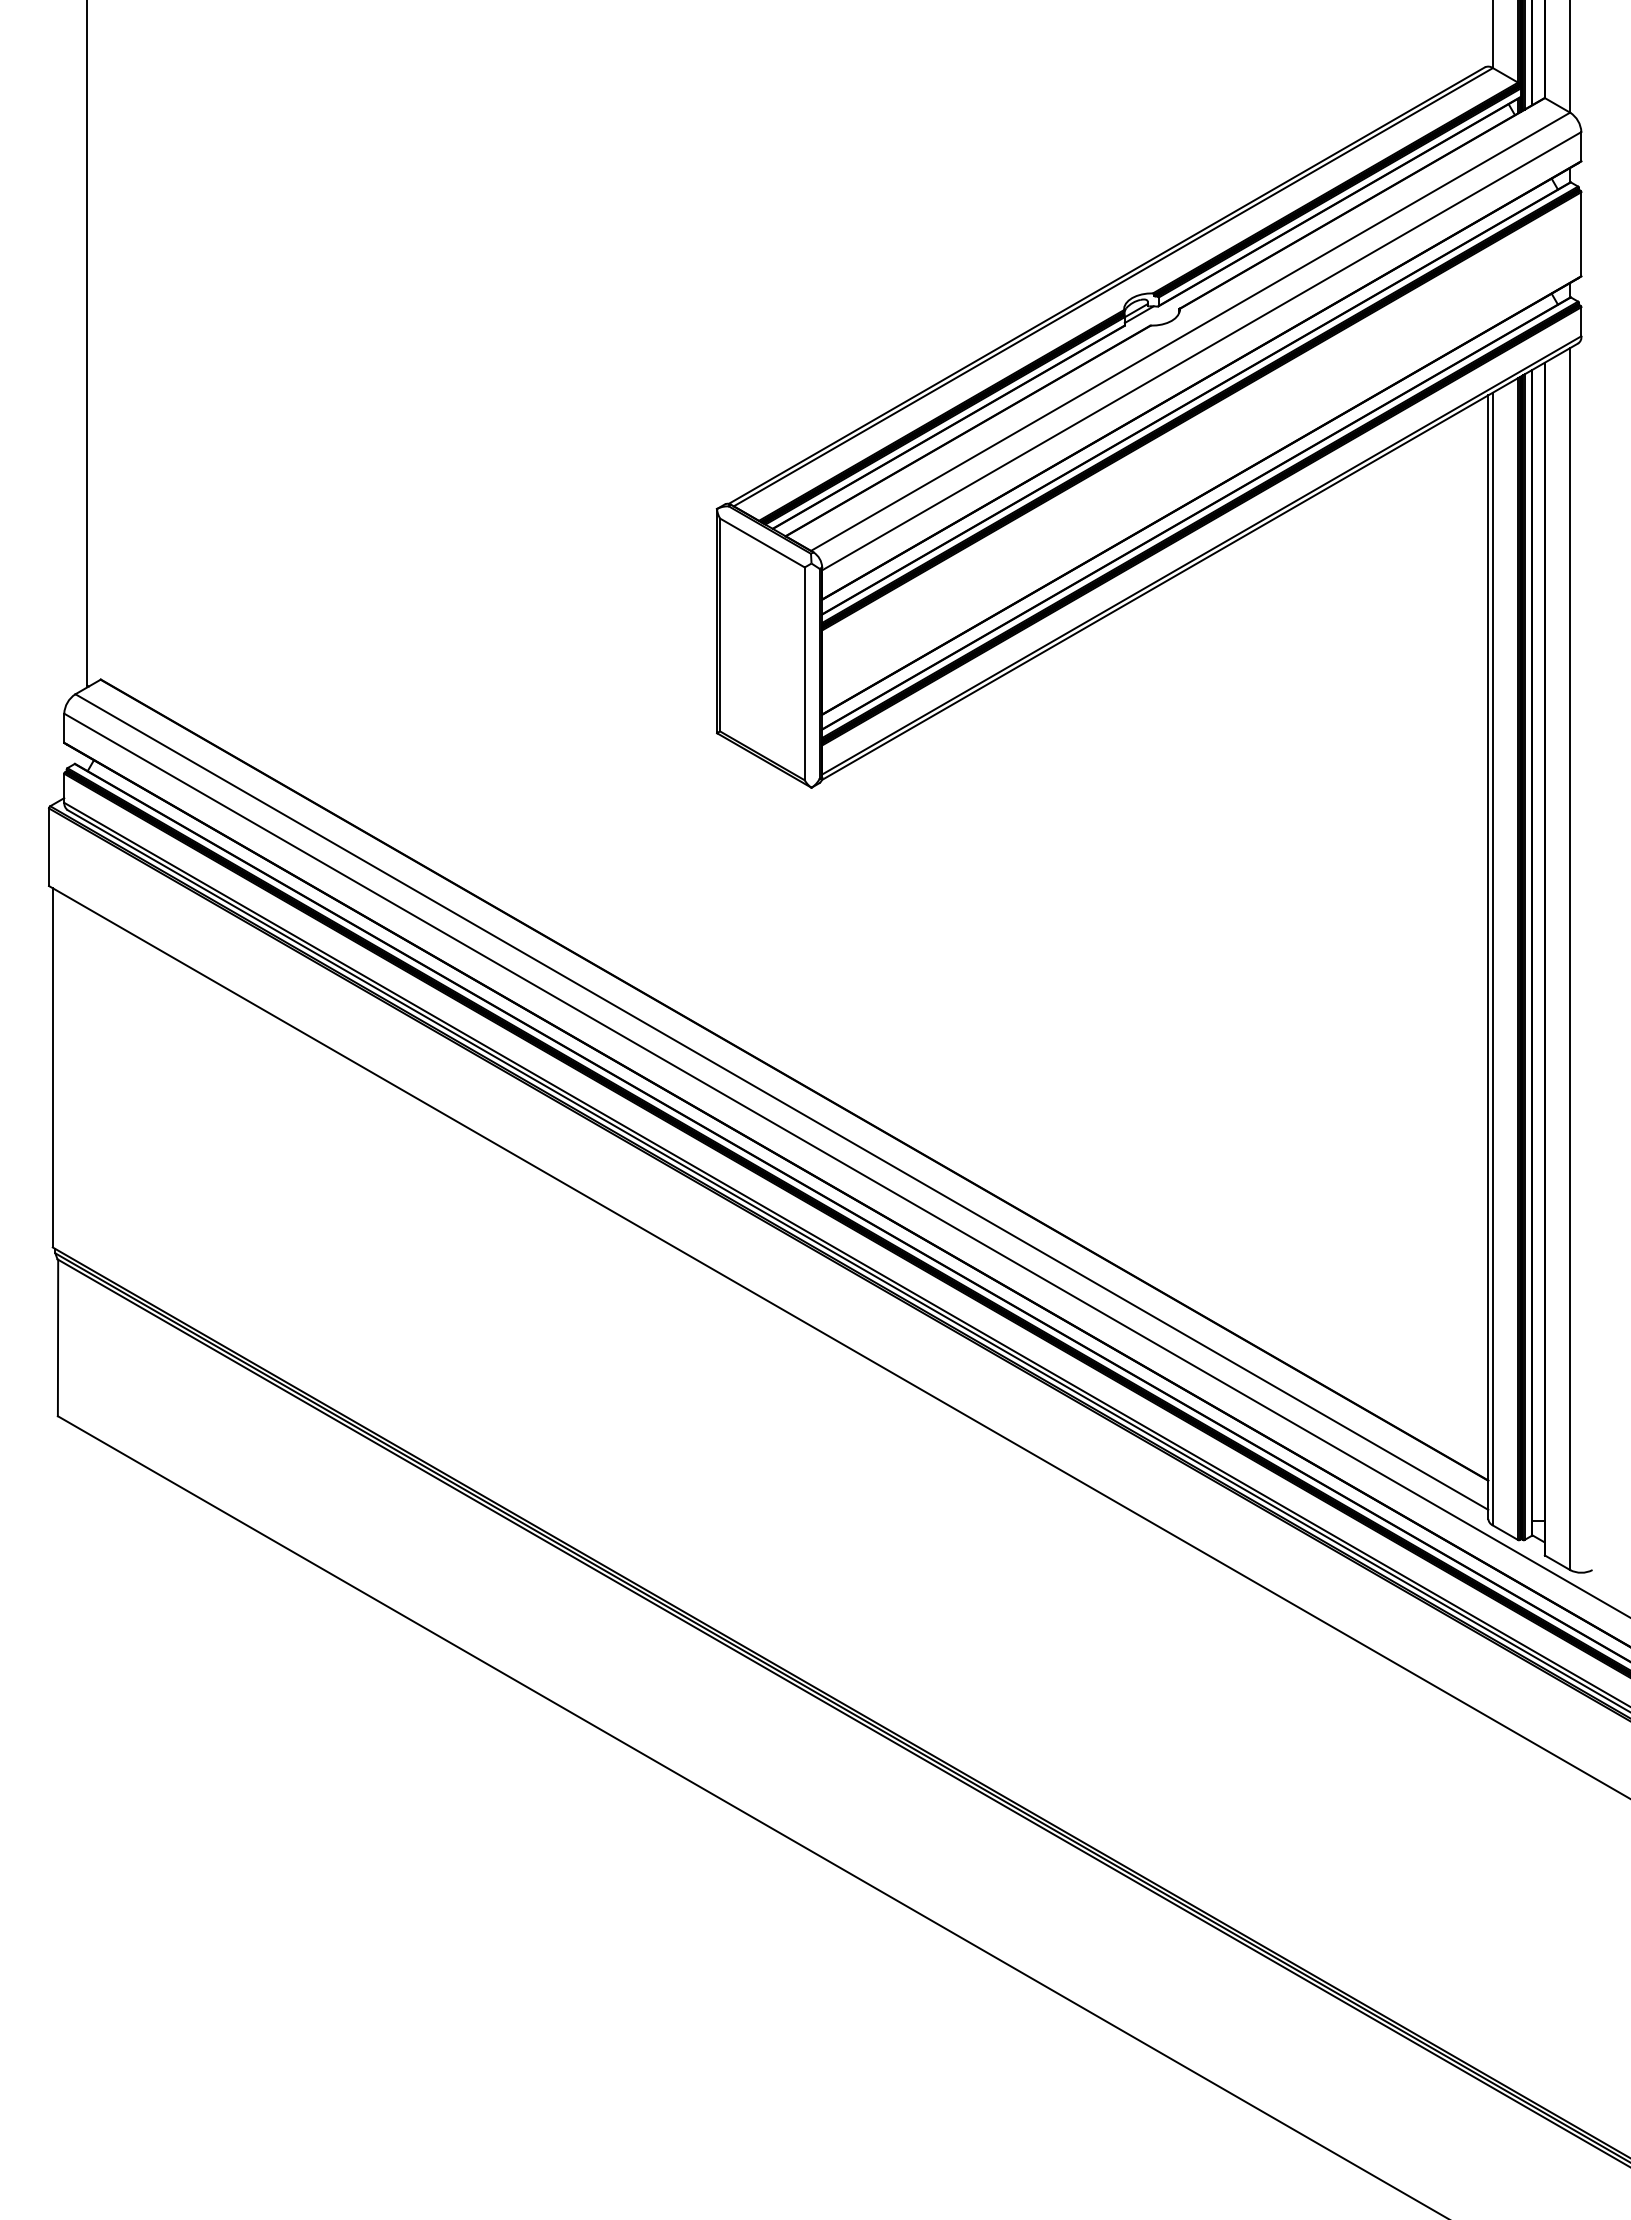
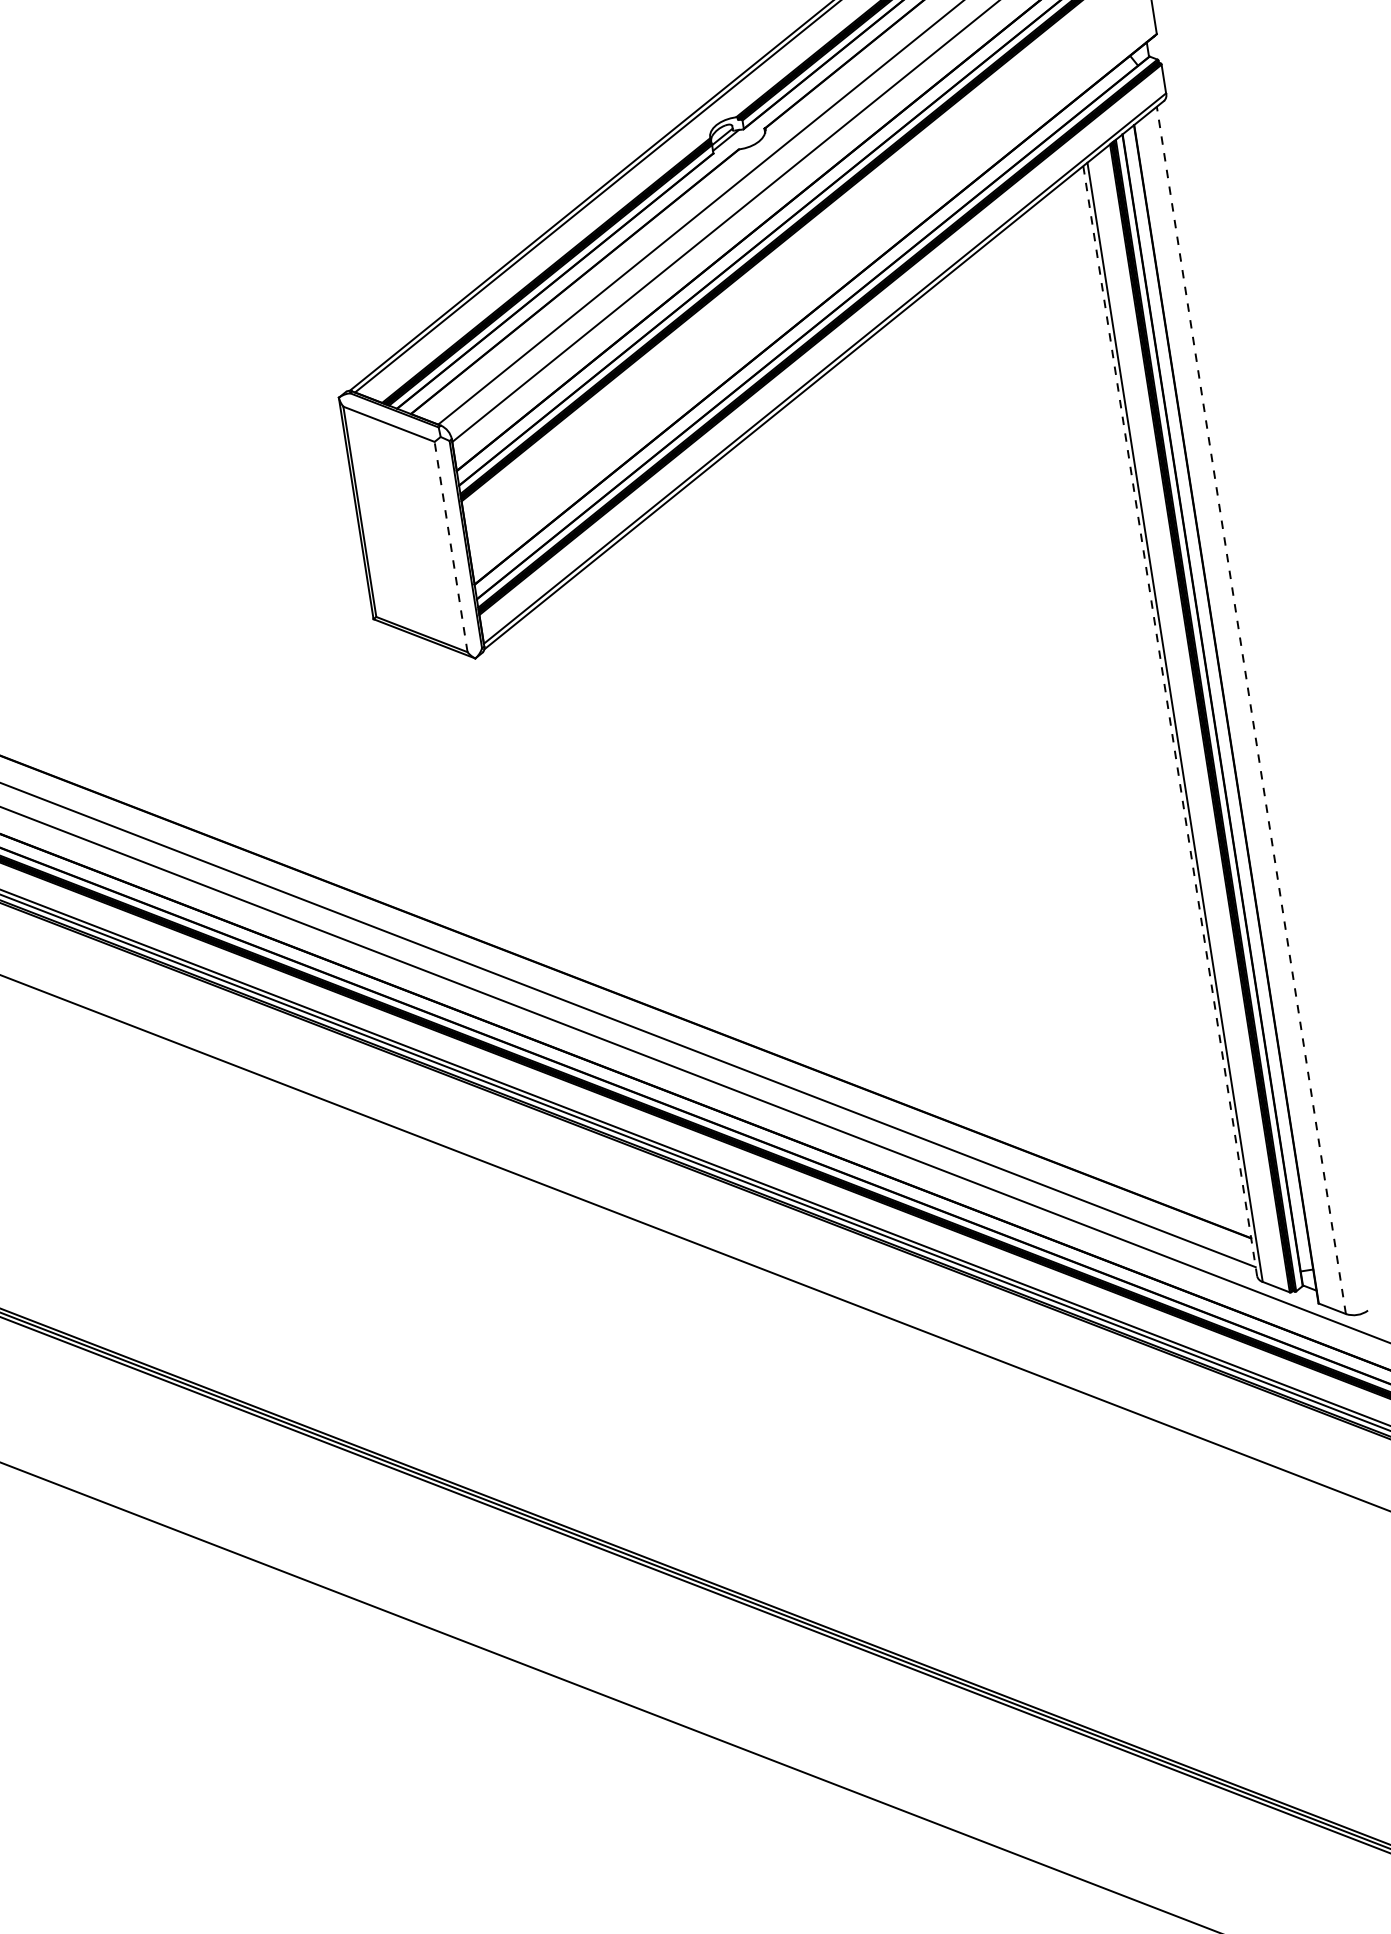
line: (804, 673) -> (450, 546), solid -> dashed
line: (1488, 957) -> (1170, 721), solid -> dashed
line: (1570, 959) -> (1251, 710), solid -> dashed

